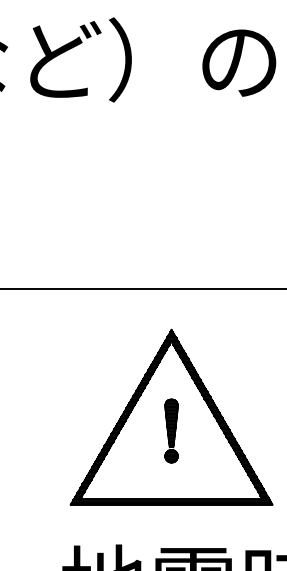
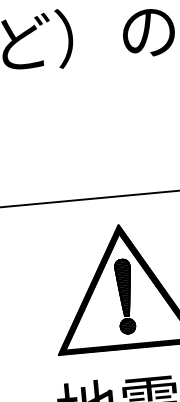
part: (171, 430) -> (125, 296), size x1.67

